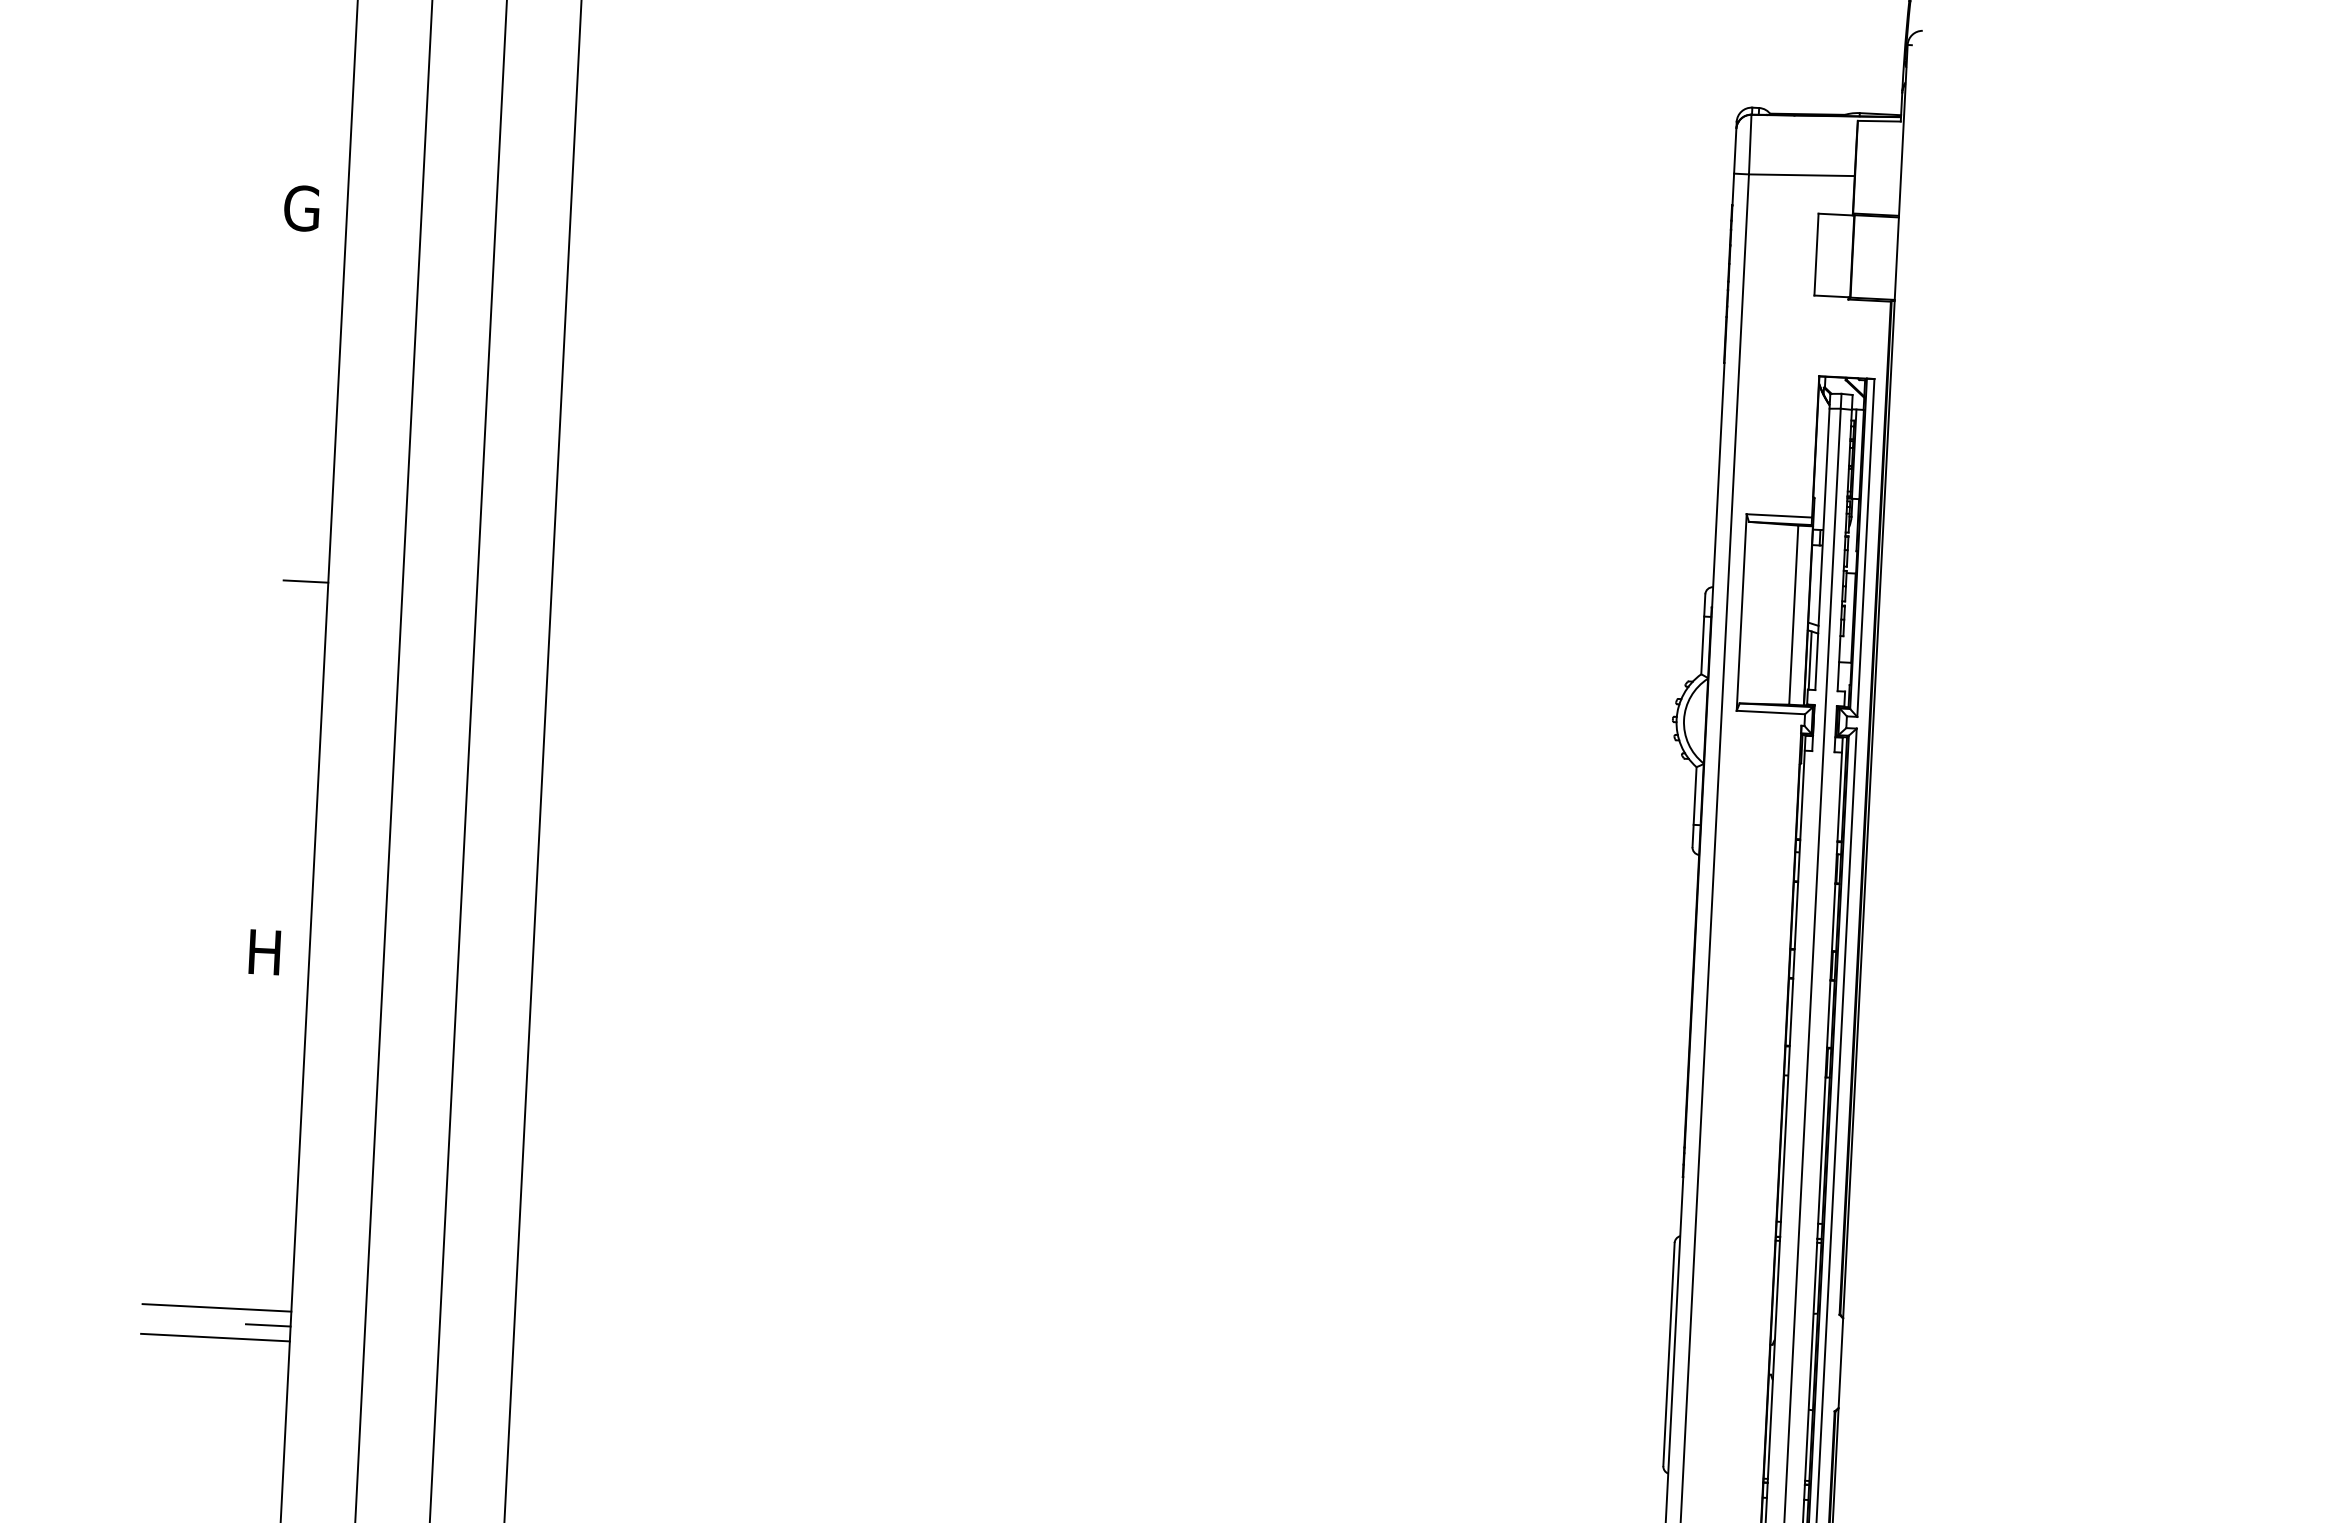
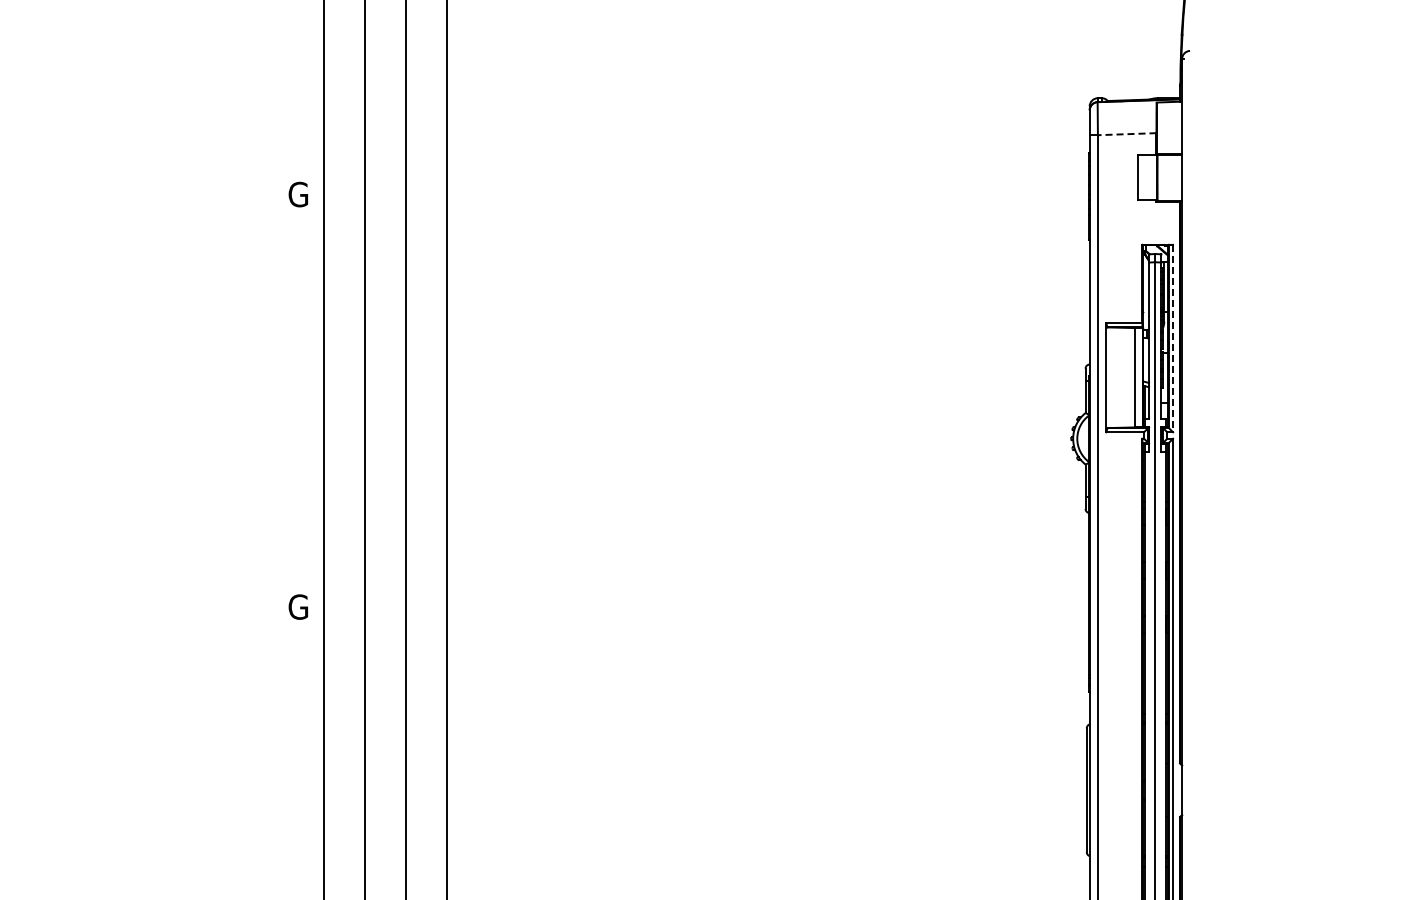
line: (1800, 175) -> (1126, 134), solid -> dashed
line: (1866, 547) -> (1173, 338), solid -> dashed
line: (304, 580) -> (310, 400), removed
text: (264, 951) -> (298, 606), H -> G
line: (217, 1308) -> (282, 805), removed
line: (267, 1325) -> (310, 813), removed
line: (215, 1337) -> (282, 821), removed

